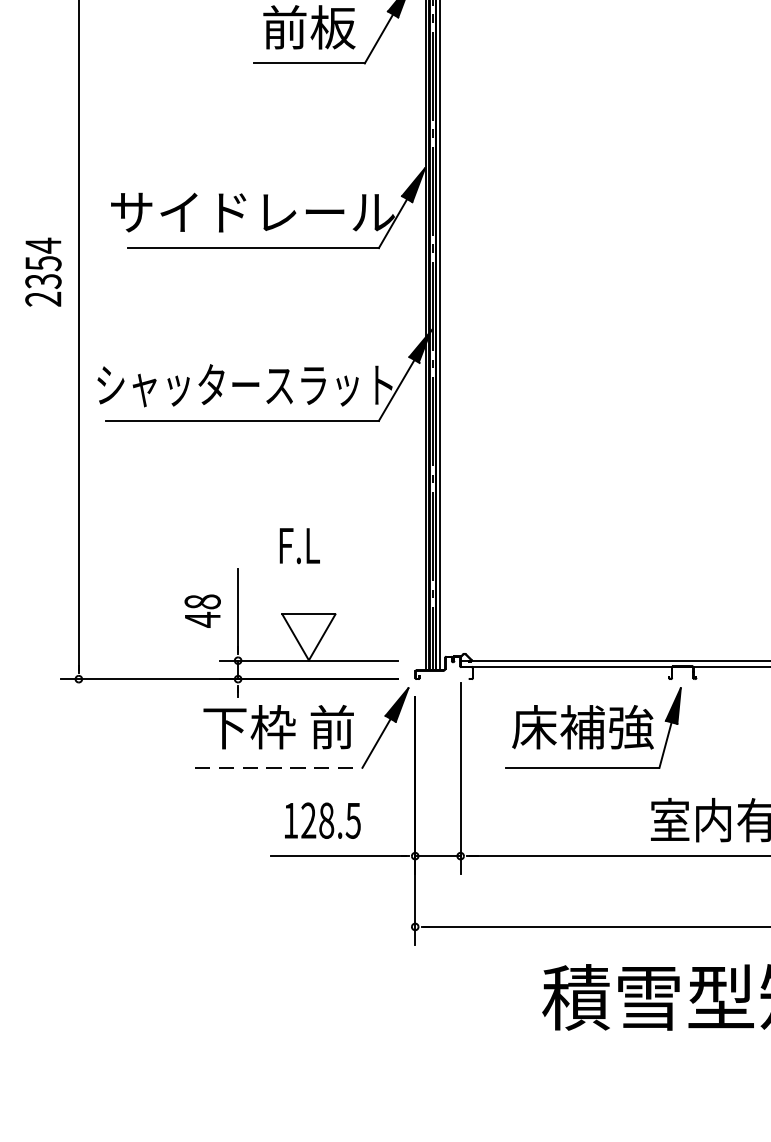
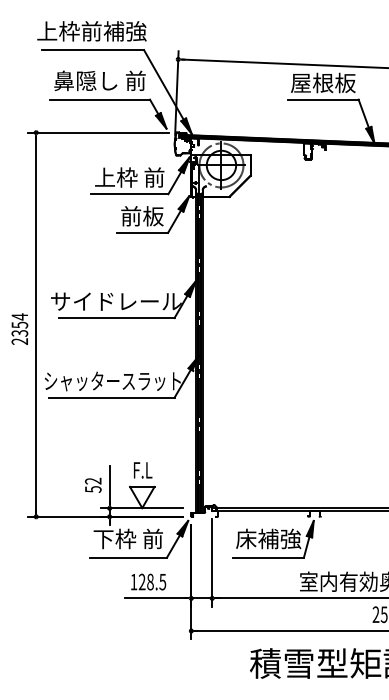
text: (300, 546) -> (143, 470), moved
text: (203, 611) -> (93, 485), 48 -> 52
line: (279, 767) -> (128, 557), dashed -> solid

